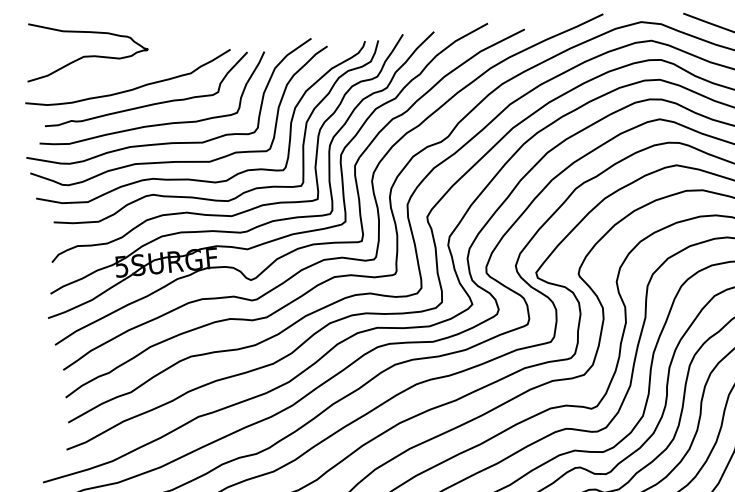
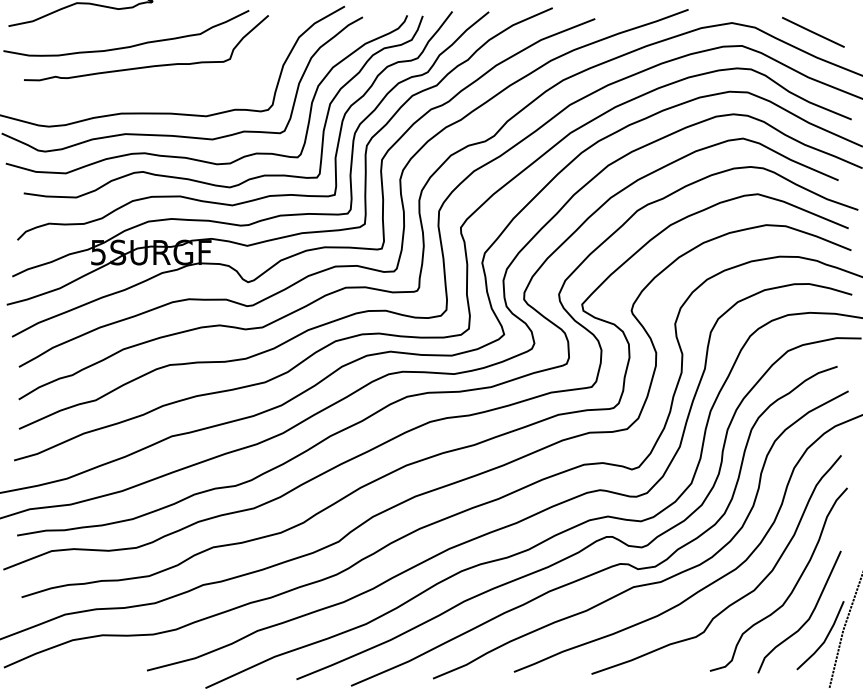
curve: (154, 124) -> (152, 90), removed

